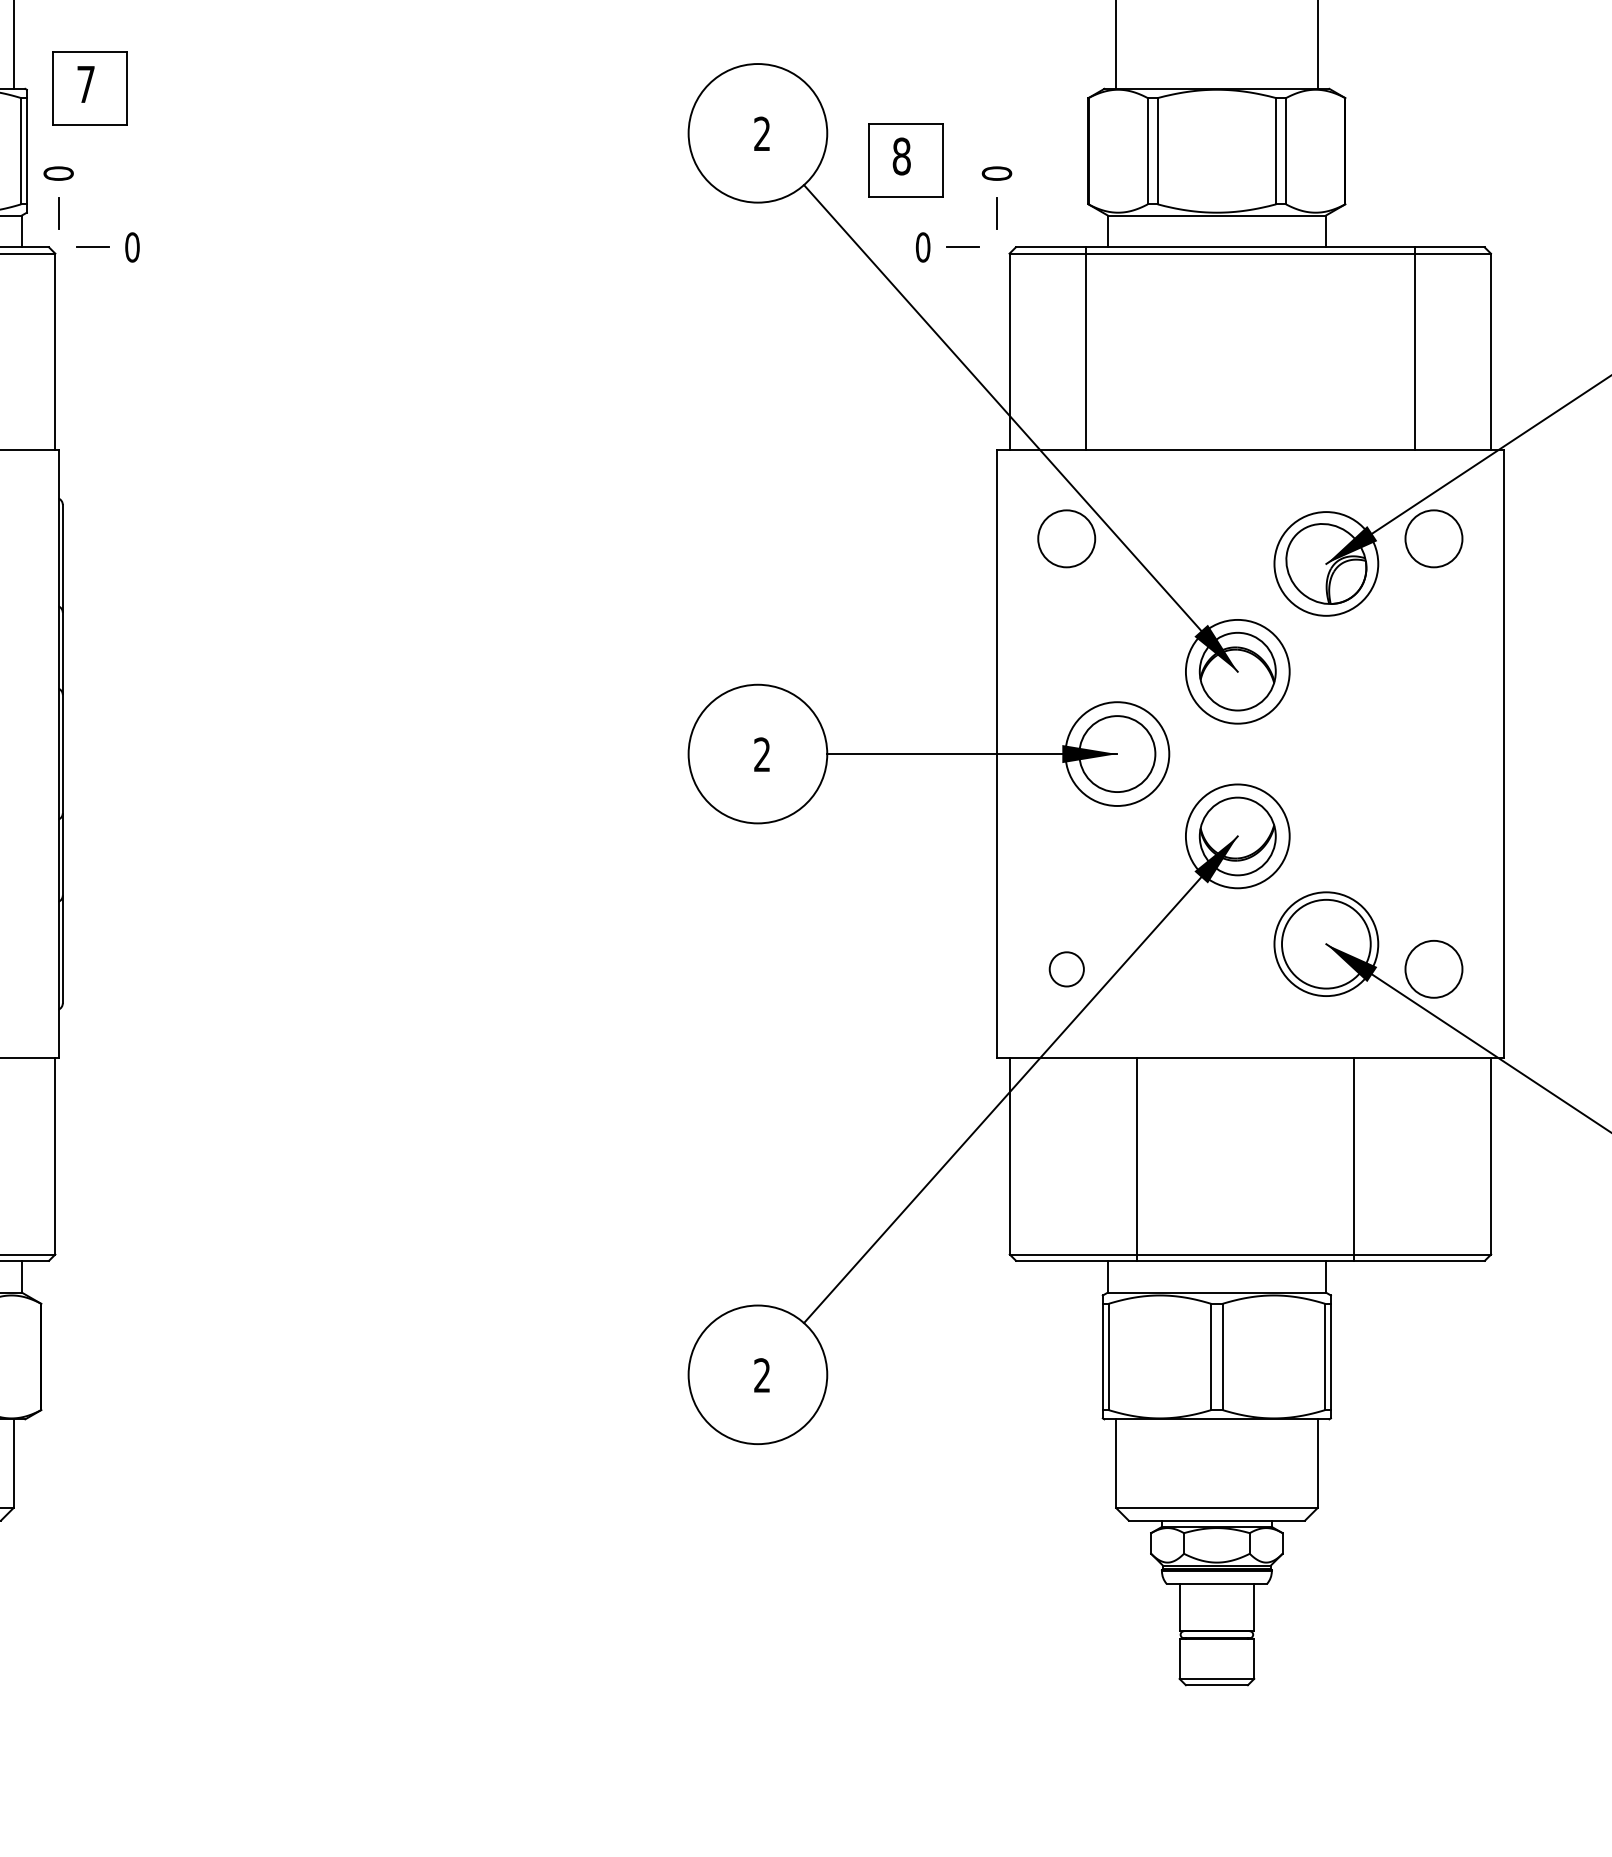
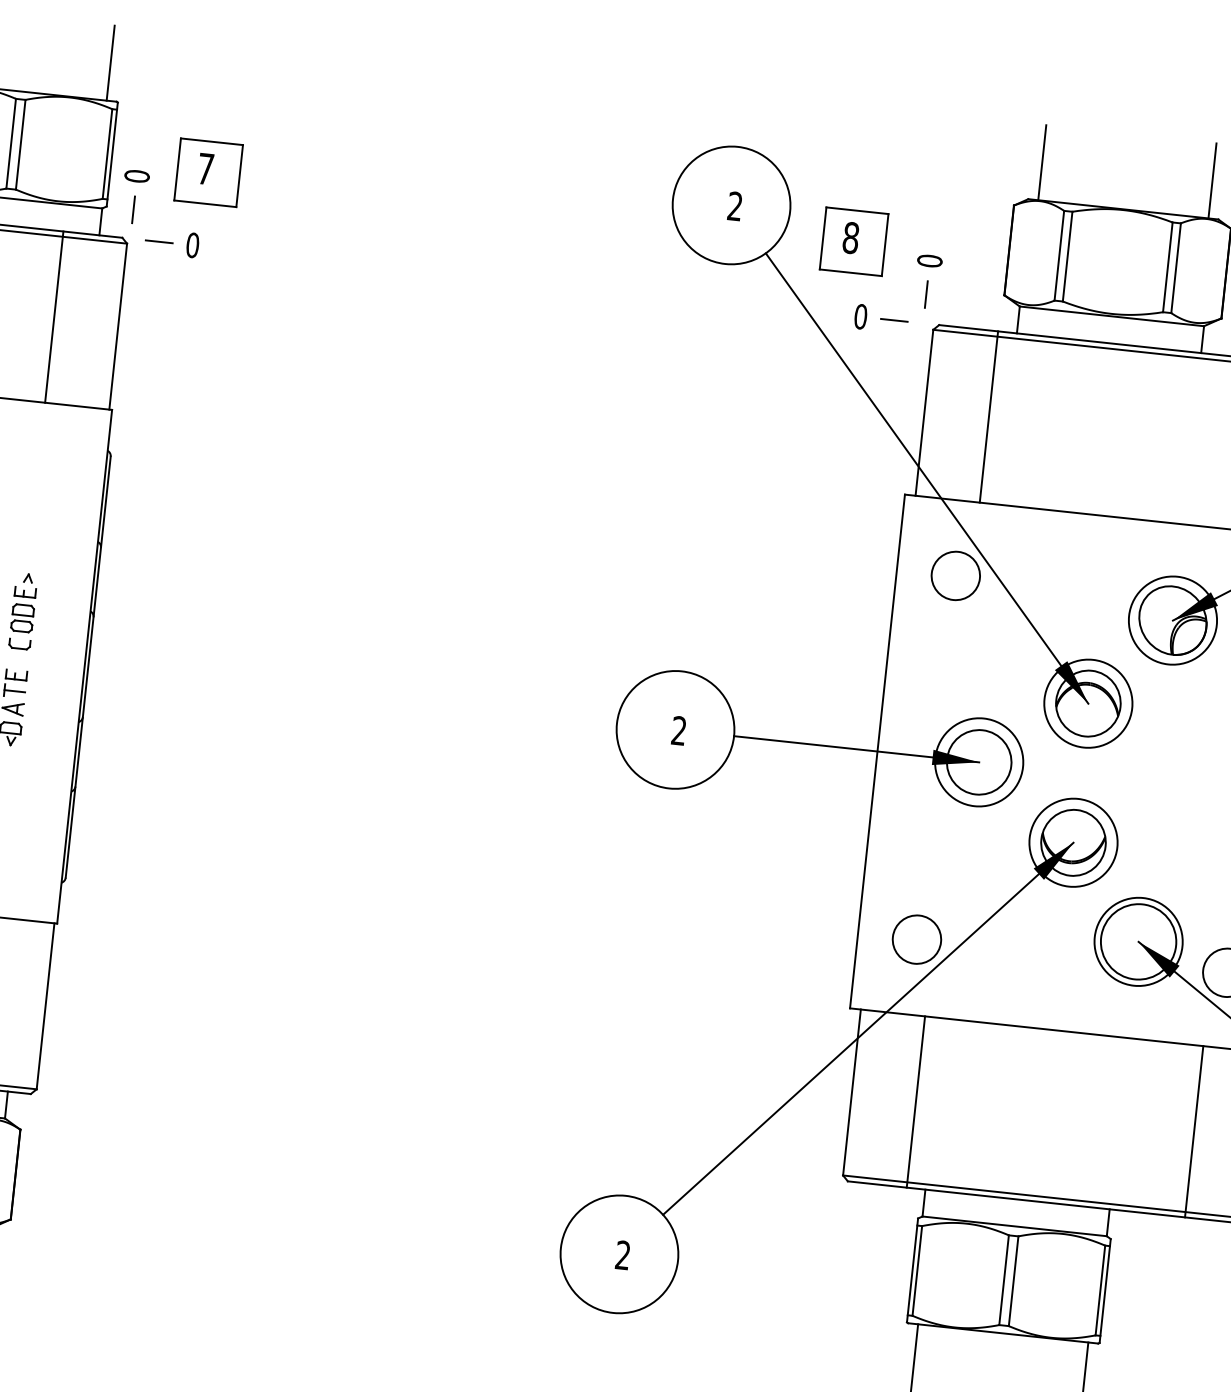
part: (89, 88) -> (208, 172), moved
circle: (1066, 969) -> (916, 939), size x1.67
line: (1136, 1159) -> (915, 1102), moved
line: (1354, 1159) -> (1194, 1131), moved

